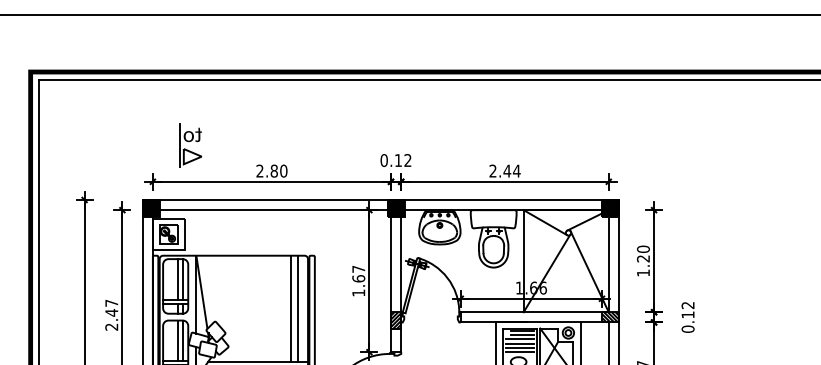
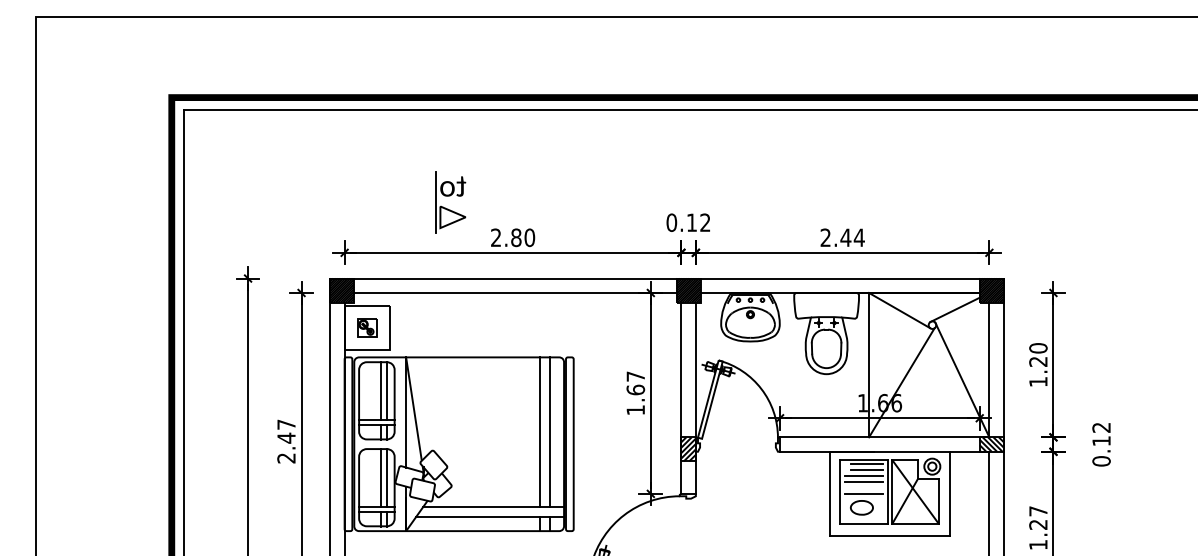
part: (190, 146) -> (450, 202), moved
part: (169, 234) -> (367, 327), size x0.7
line: (519, 347) -> (863, 487), removed

